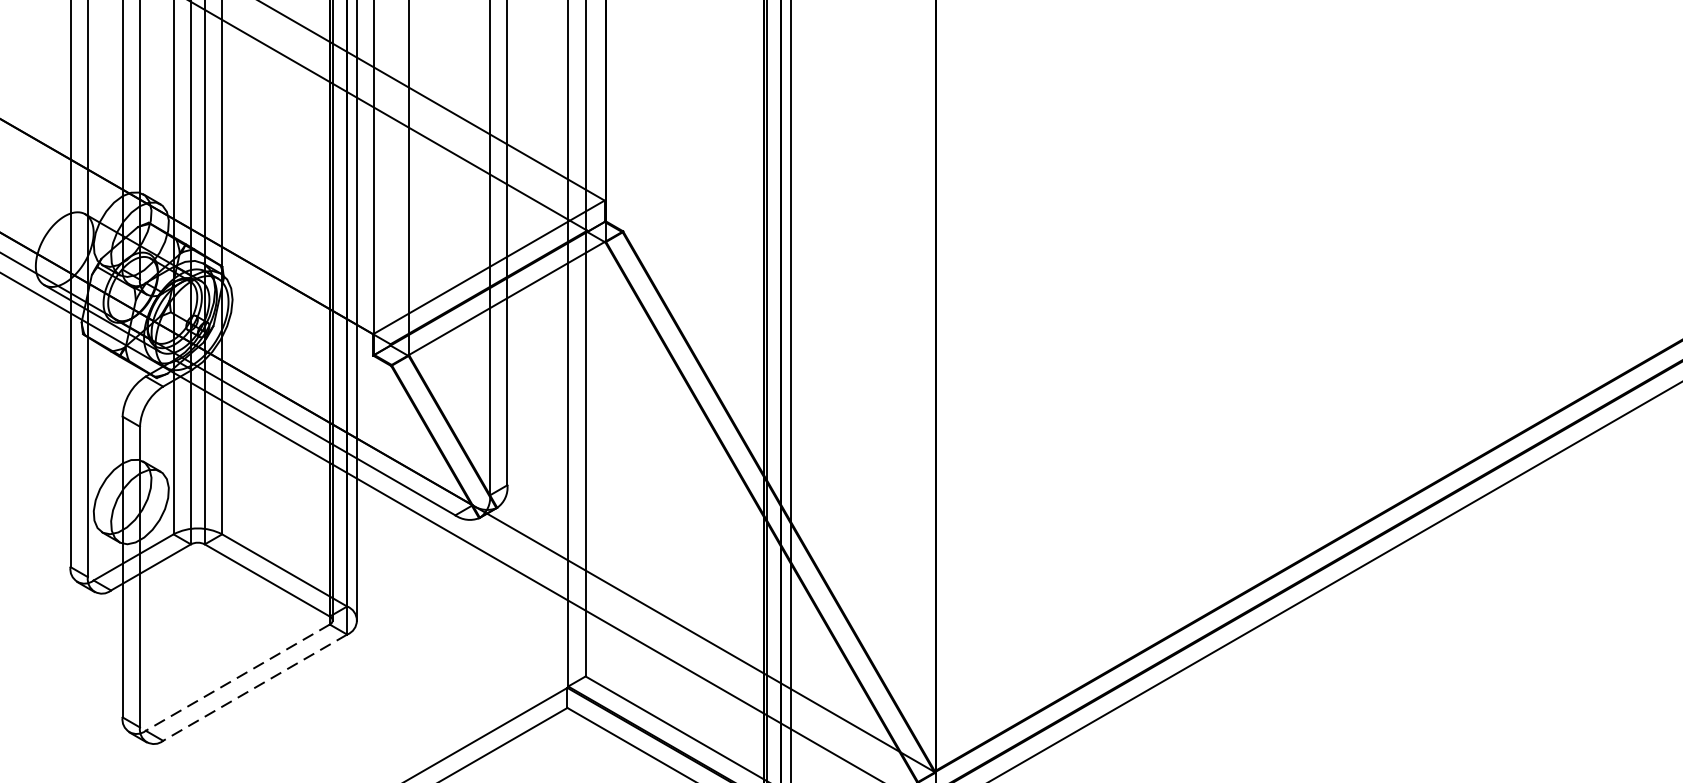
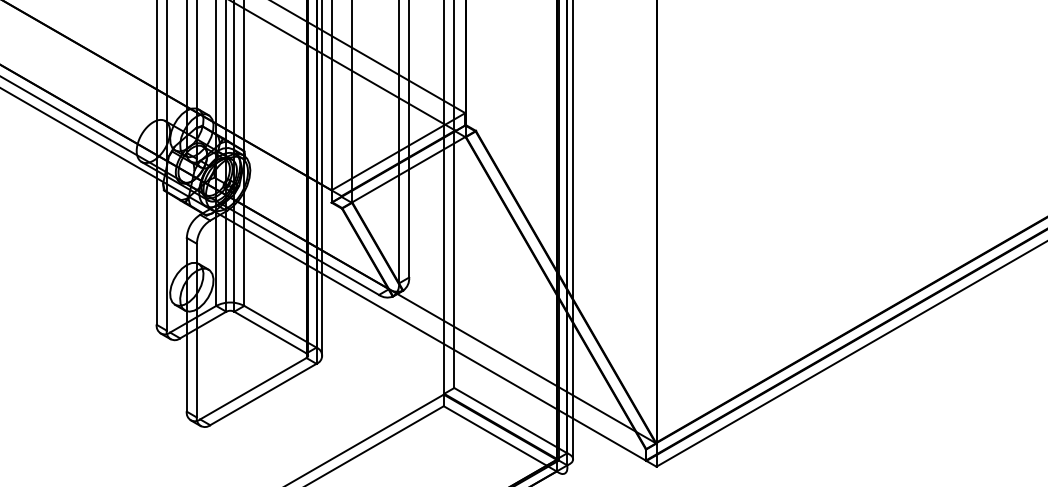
line: (236, 677) -> (252, 388), dashed -> solid
line: (253, 687) -> (262, 394), dashed -> solid

